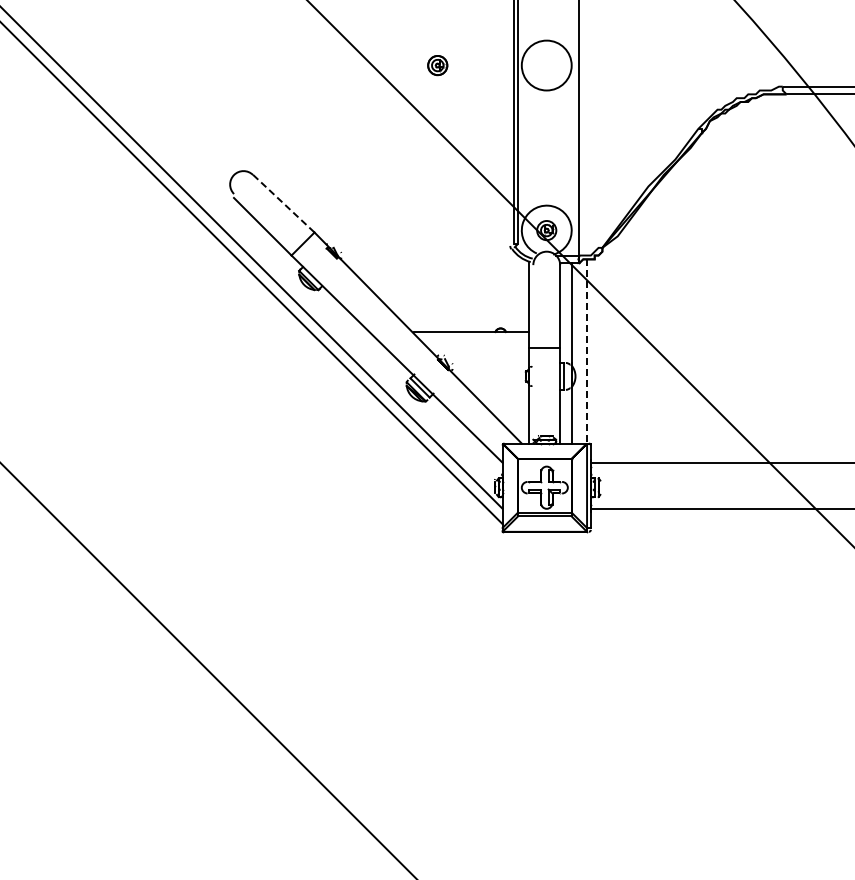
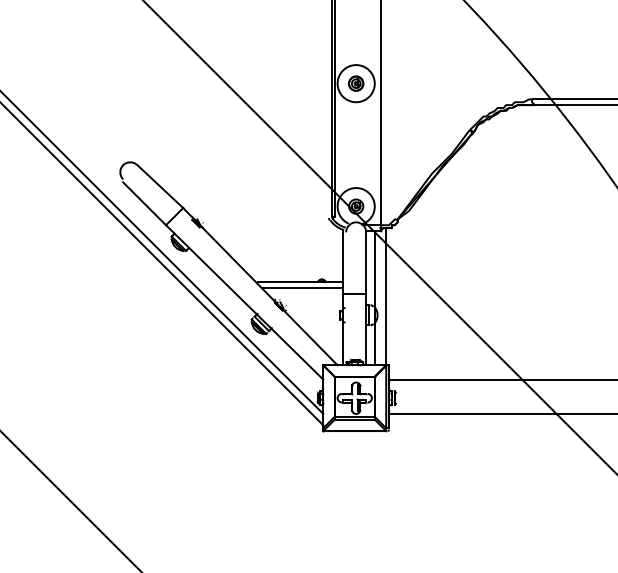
part: (437, 65) -> (356, 83), moved
line: (284, 204) -> (160, 187), dashed -> solid
line: (475, 339) -> (303, 287), added
line: (587, 351) -> (386, 296), dashed -> solid

